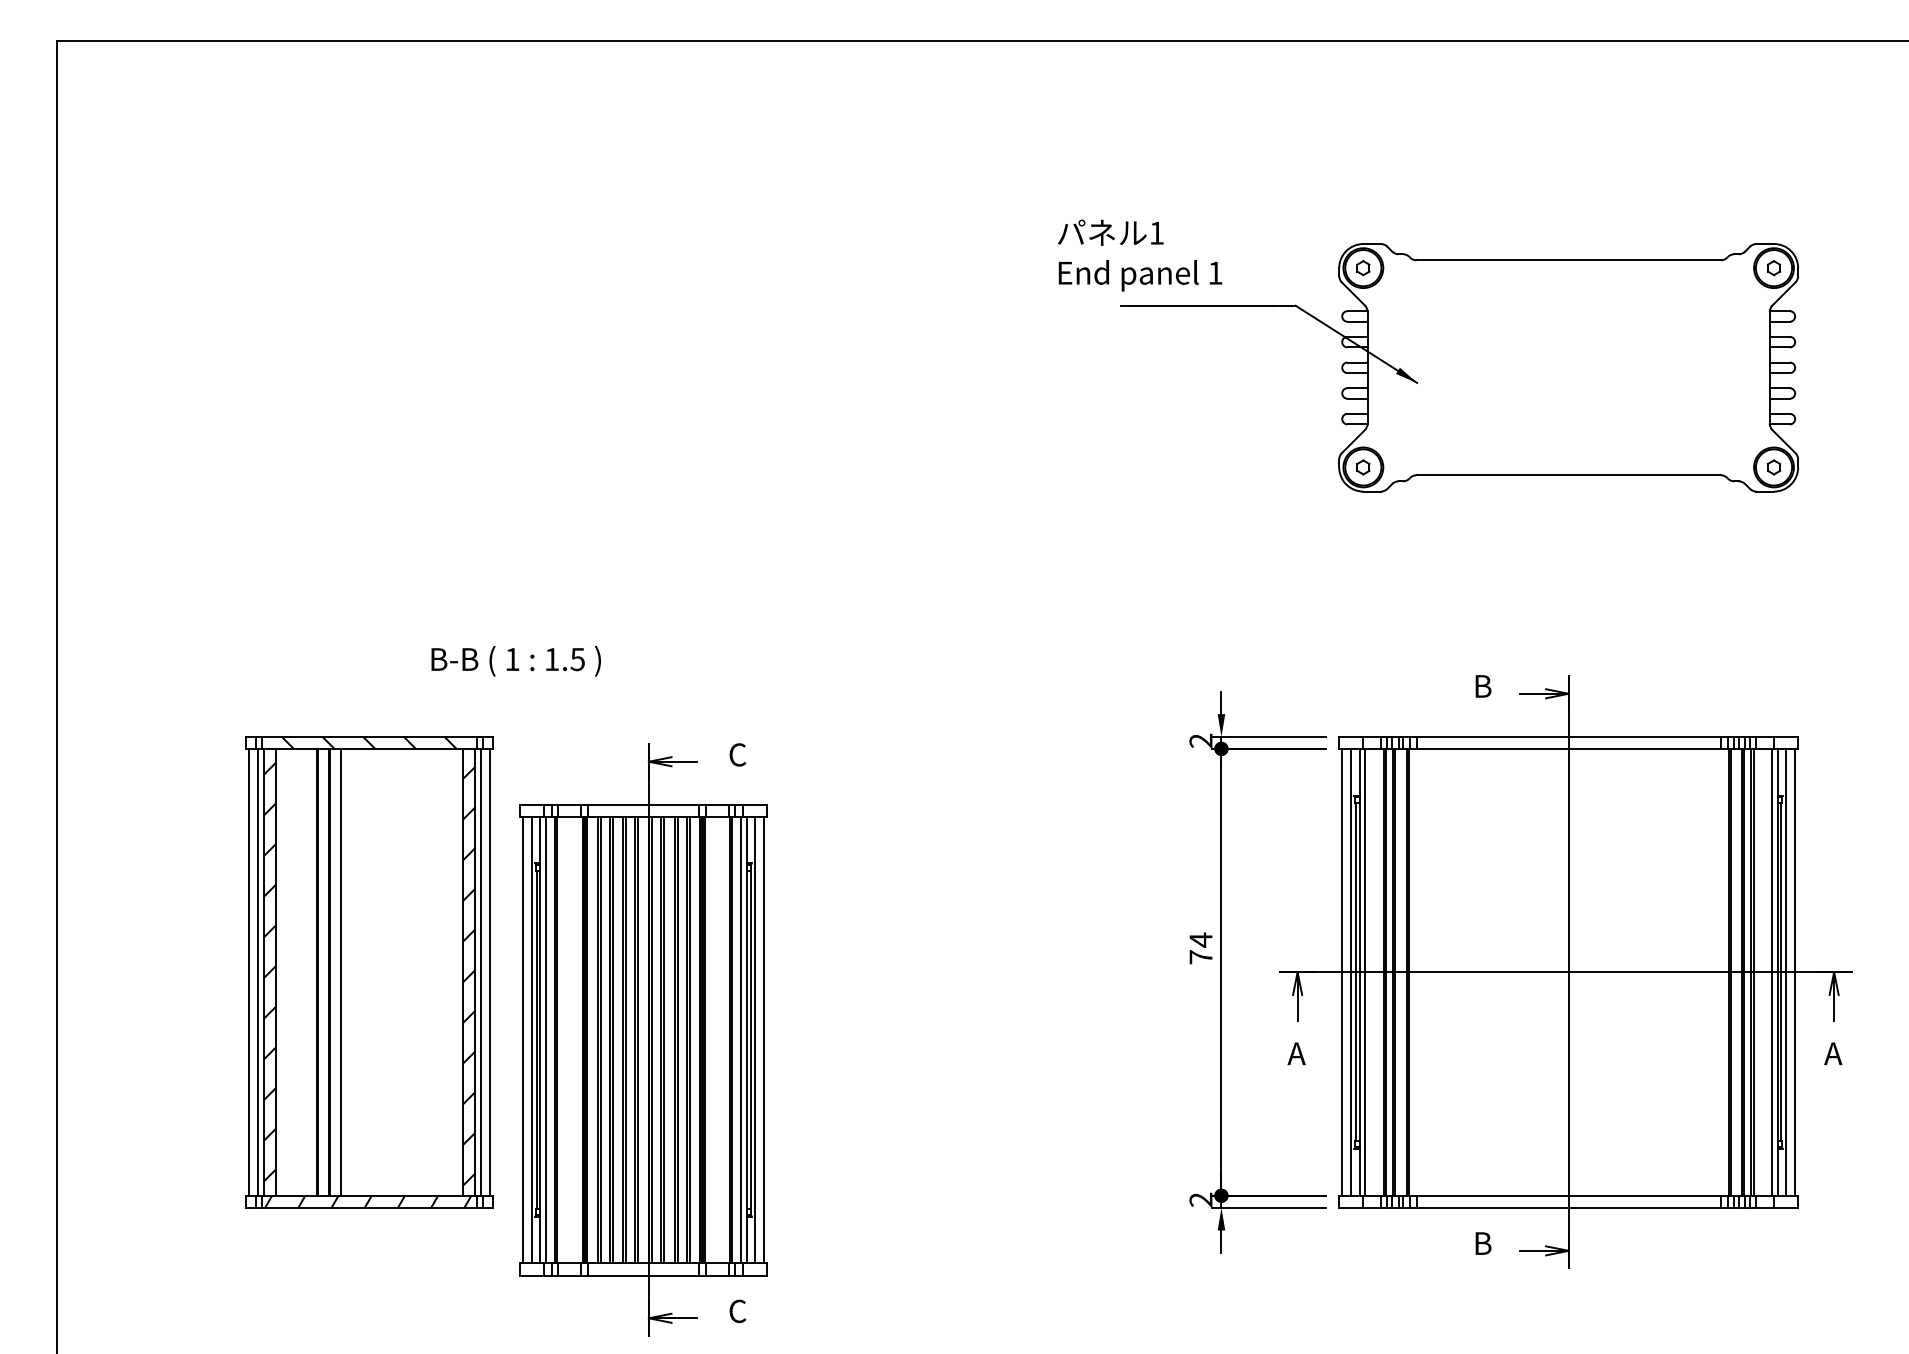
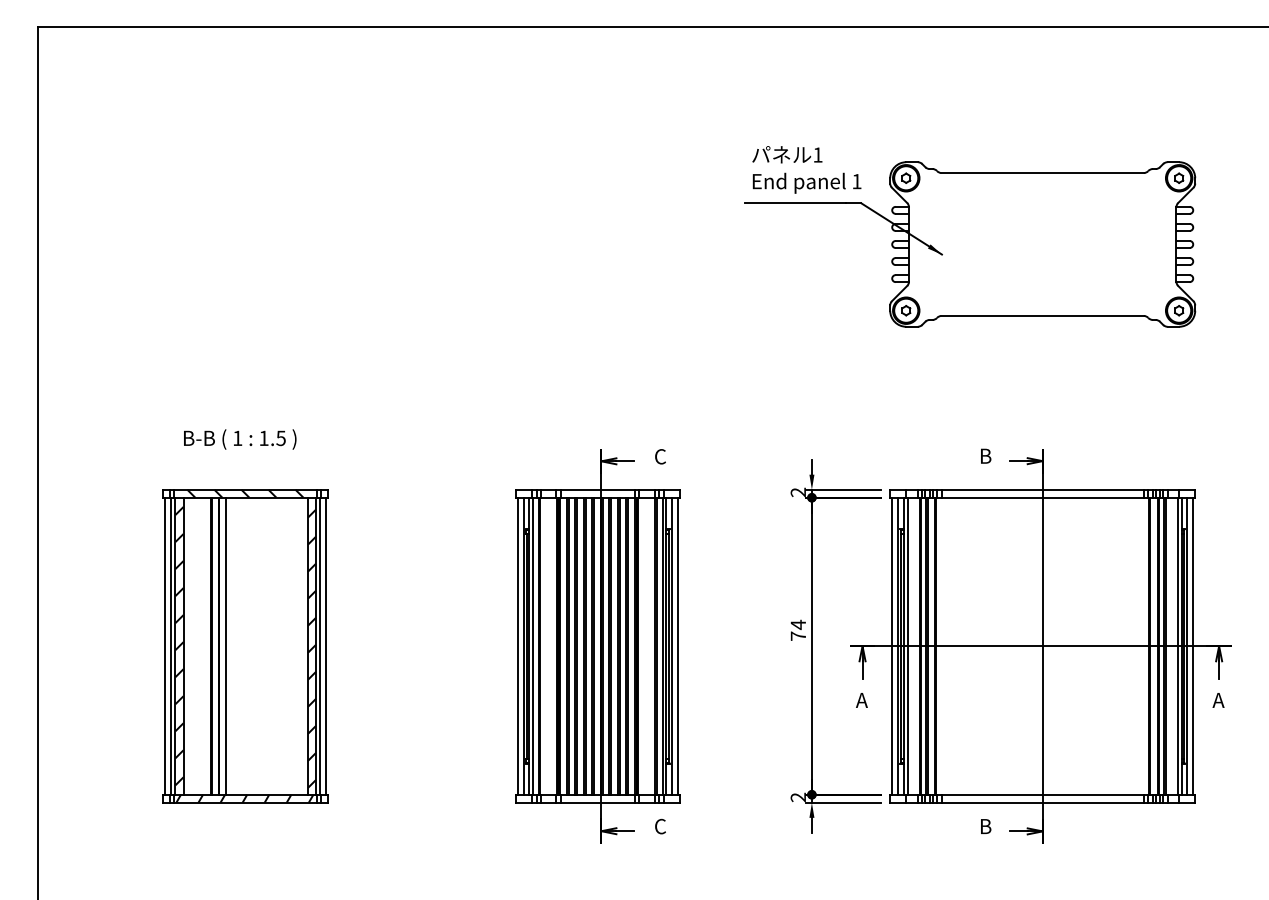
text: (1139, 254) -> (806, 169), moved
text: (516, 661) -> (240, 439), moved
part: (643, 1040) -> (597, 646), moved

